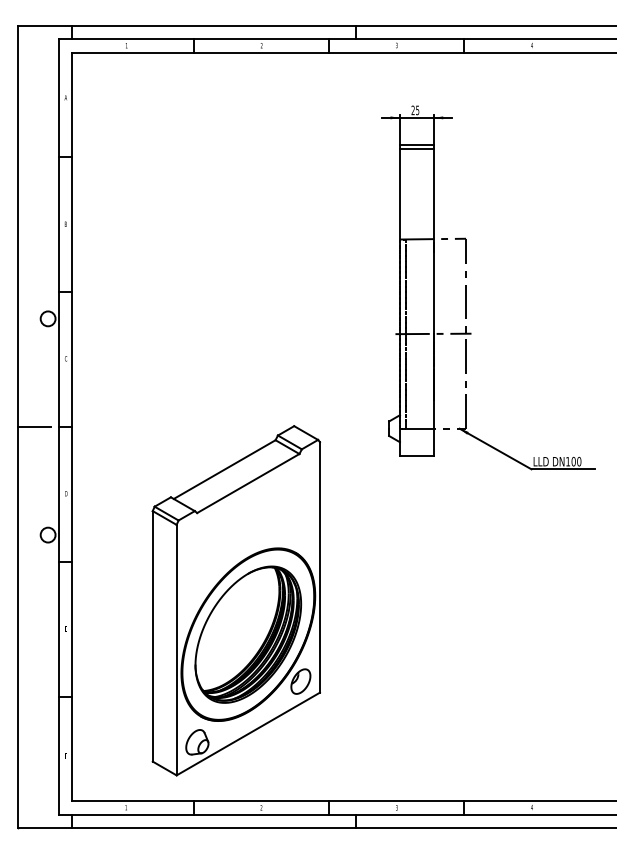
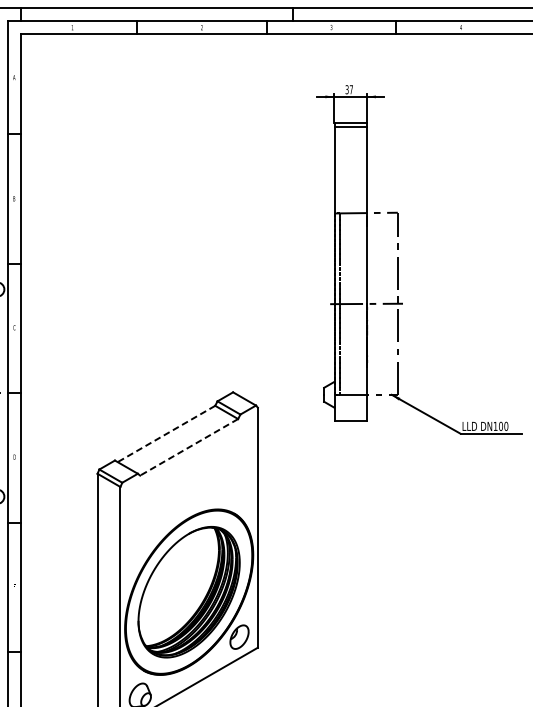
text: (415, 110) -> (349, 89), 25 -> 37
line: (224, 469) -> (166, 433), solid -> dashed
line: (247, 483) -> (188, 447), solid -> dashed

